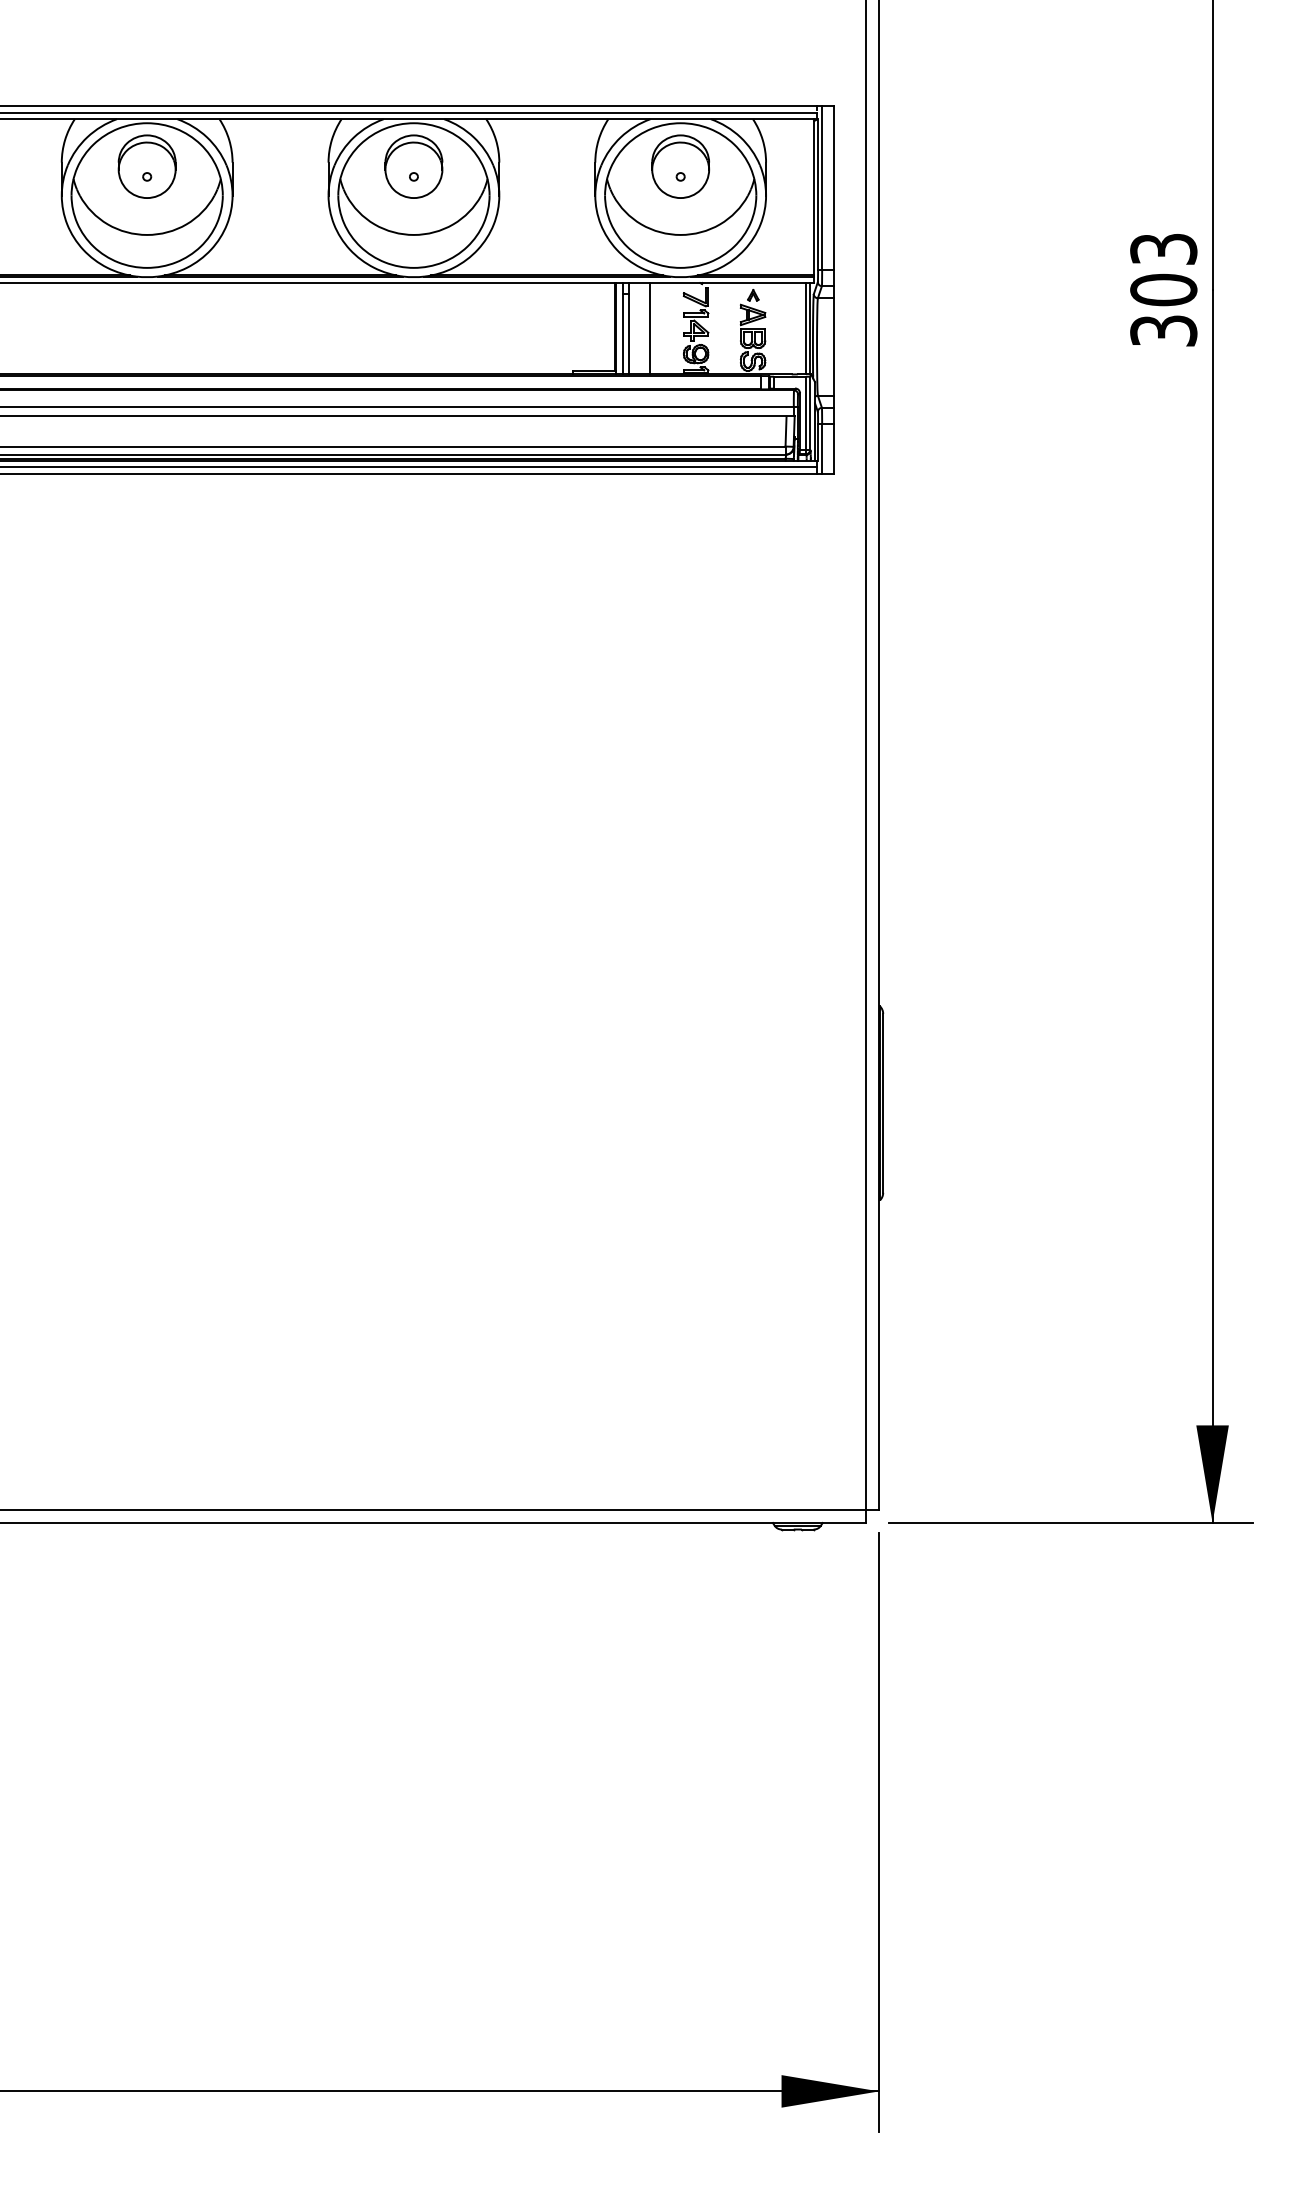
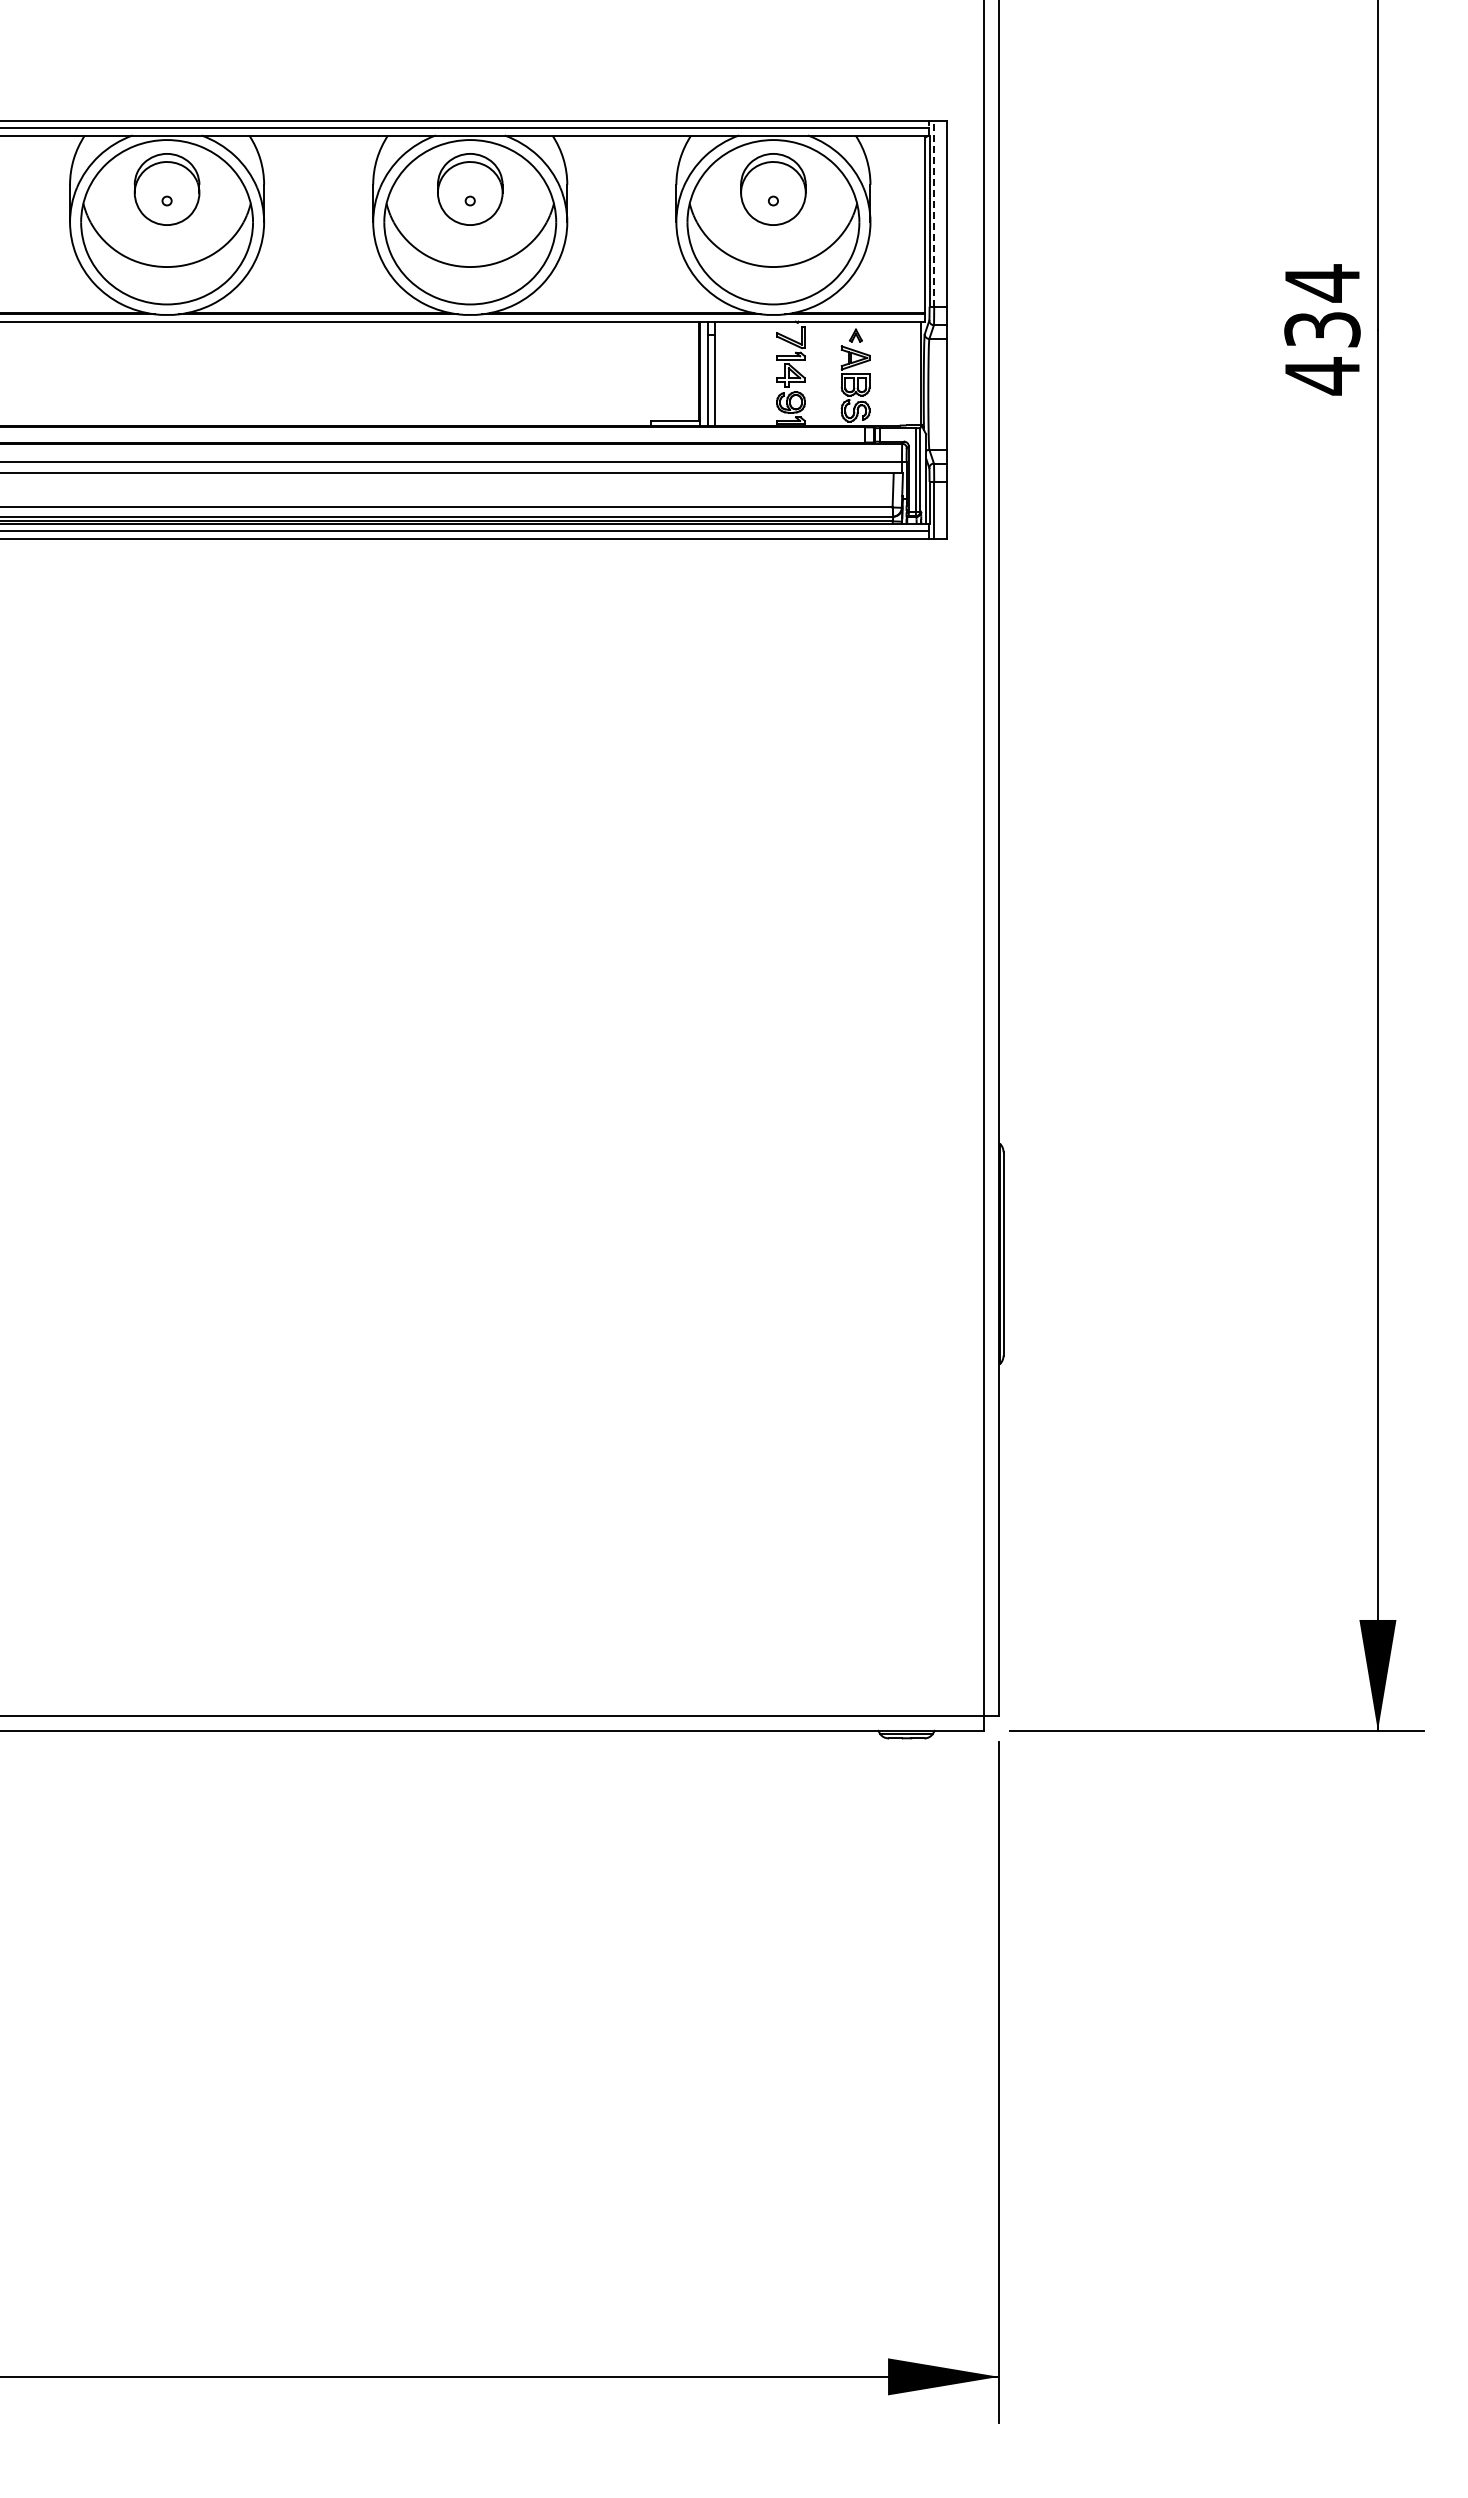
line: (822, 187) -> (934, 213), solid -> dashed
text: (1163, 289) -> (1322, 329), 303 -> 434
line: (649, 328) -> (738, 373), removed
line: (806, 328) -> (916, 373), removed

